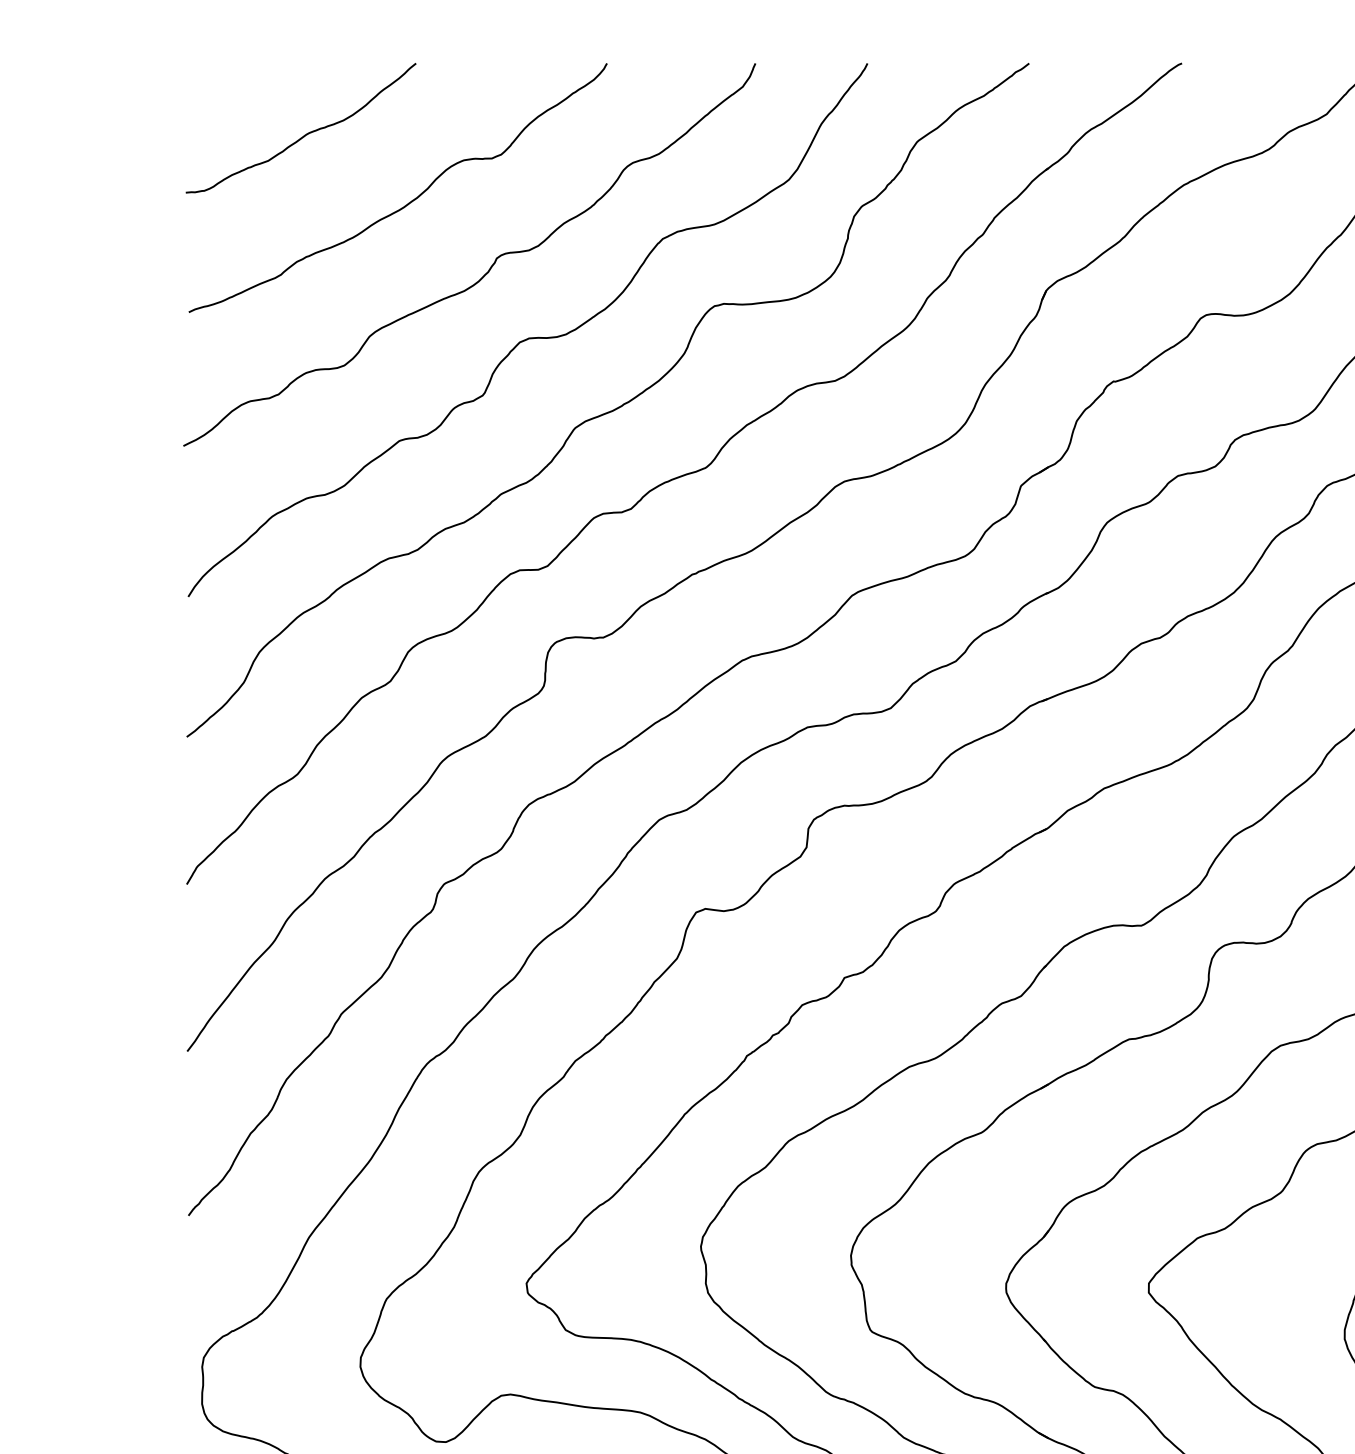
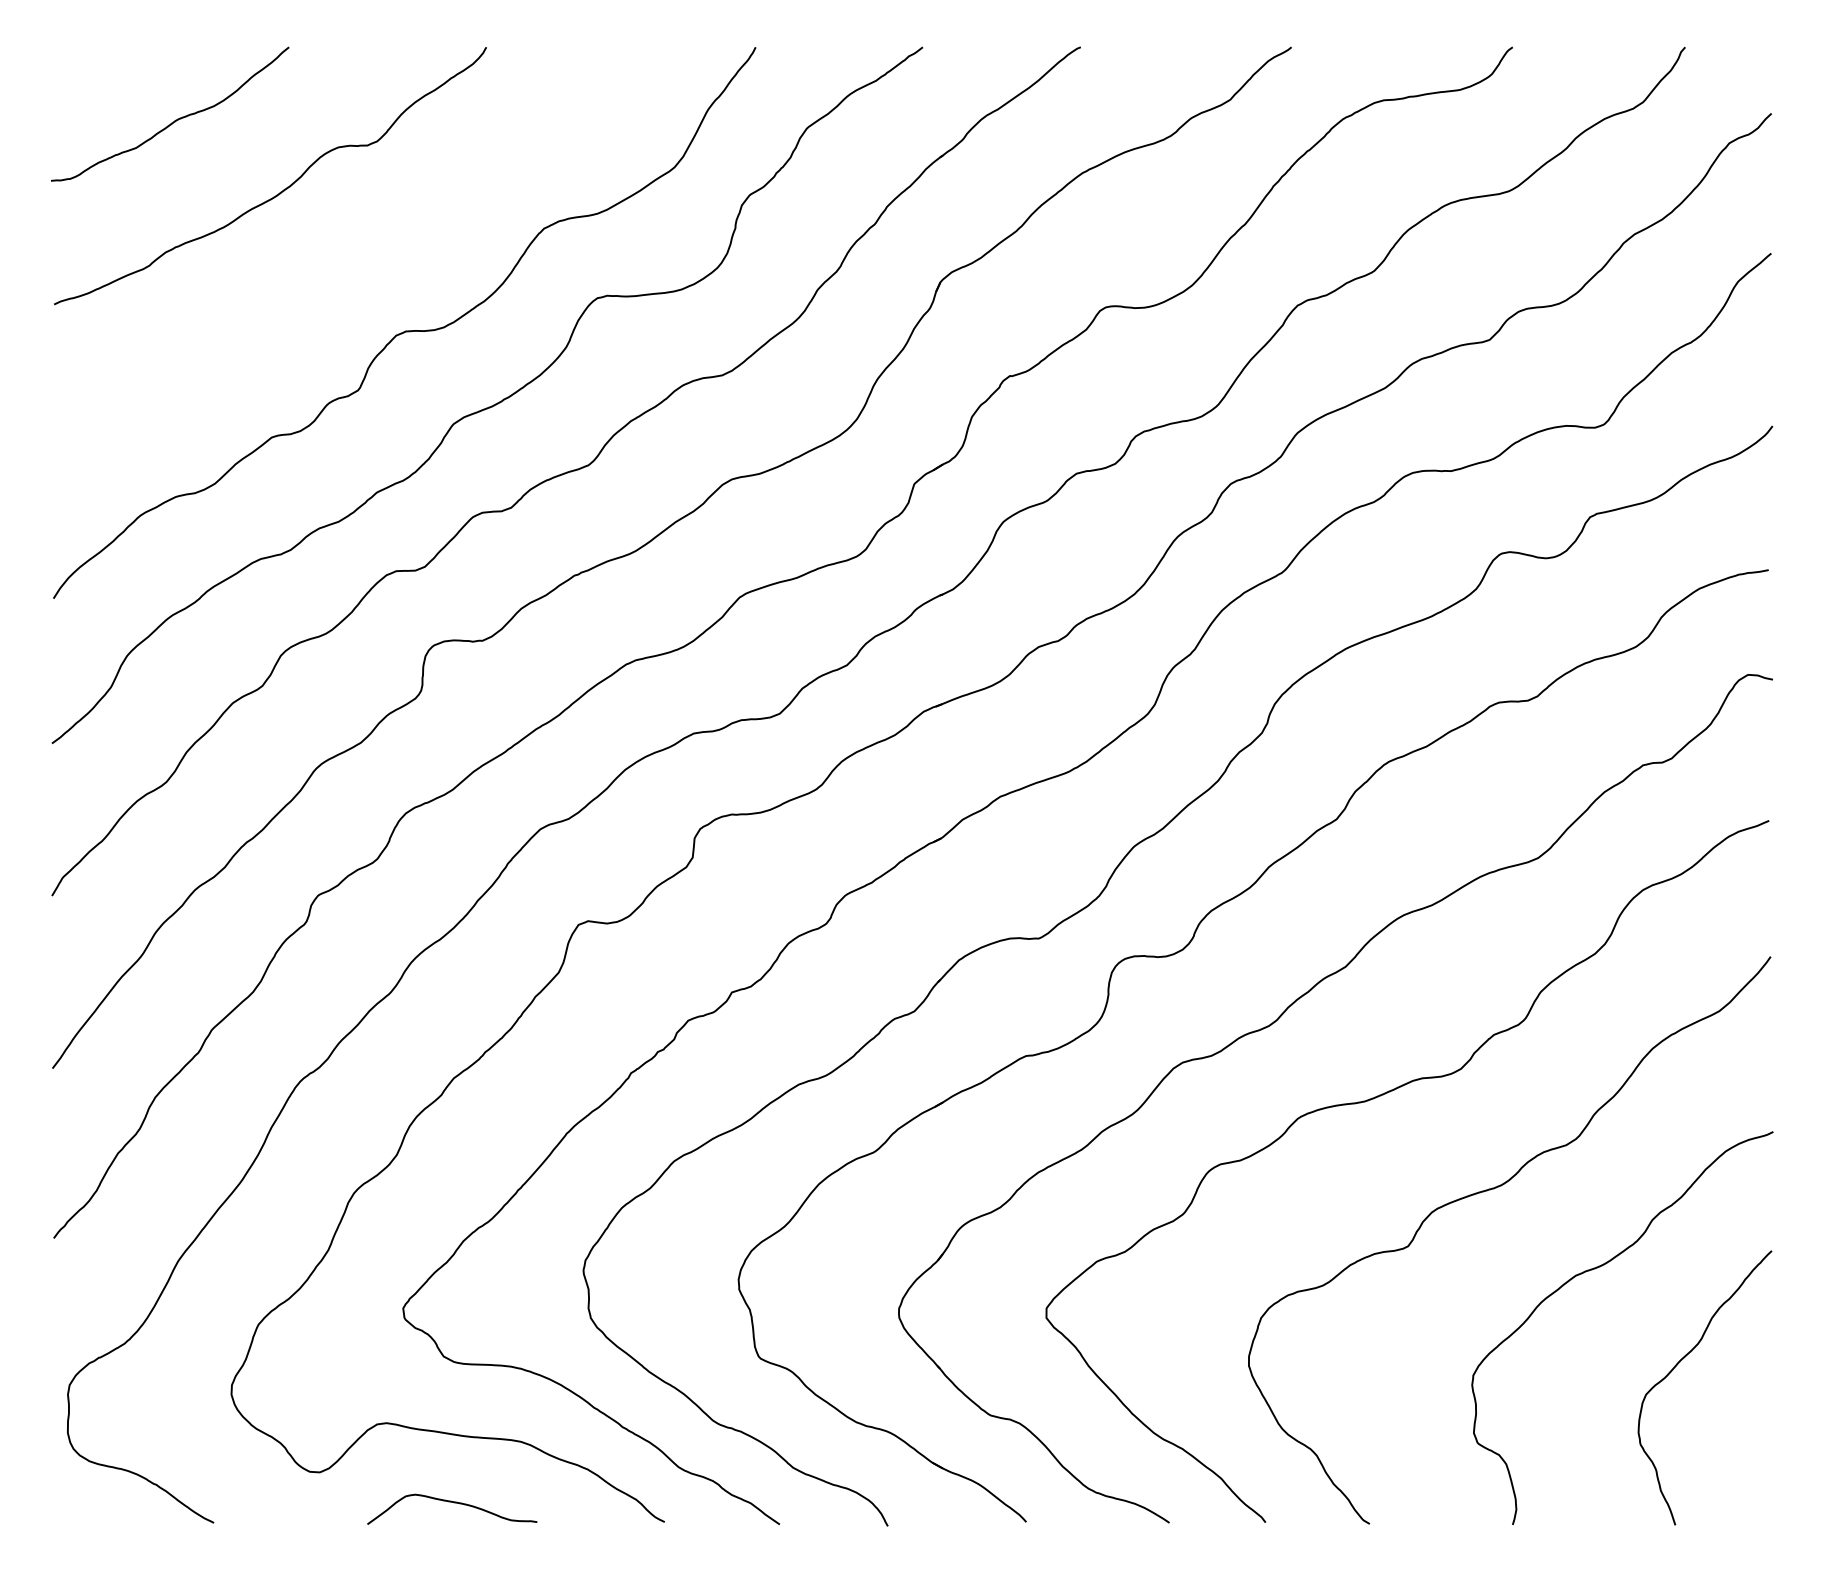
curve: (489, 268) -> (364, 259), removed

